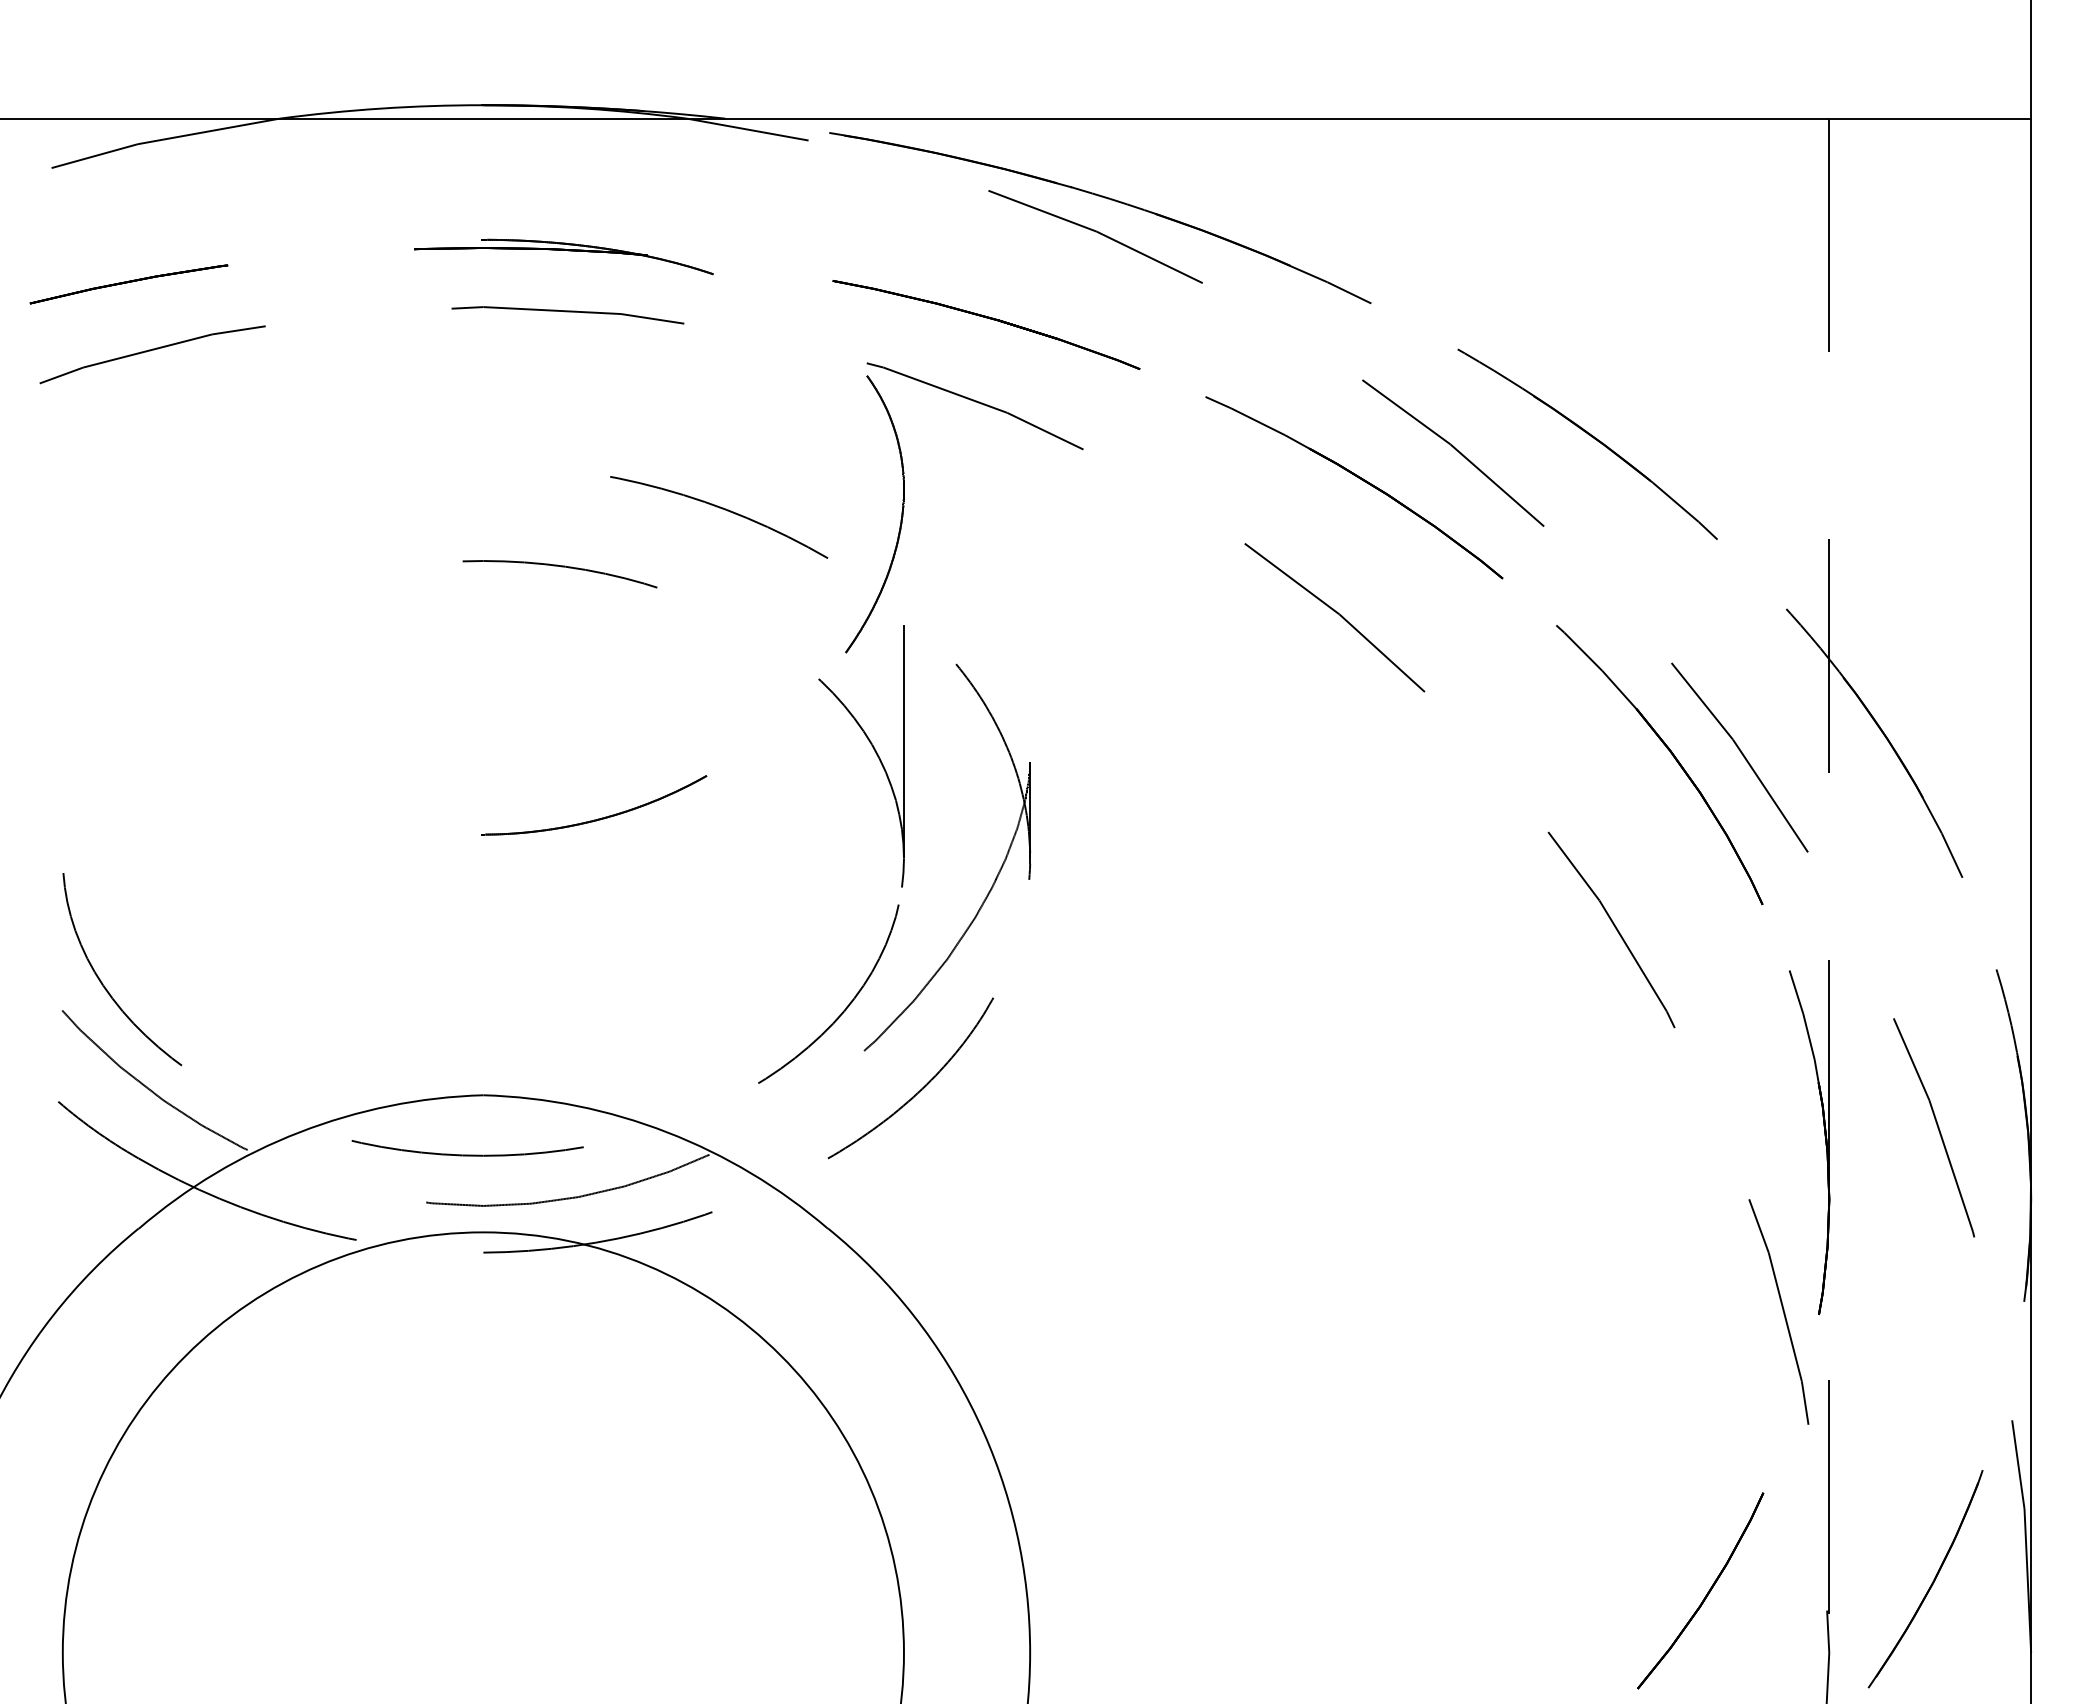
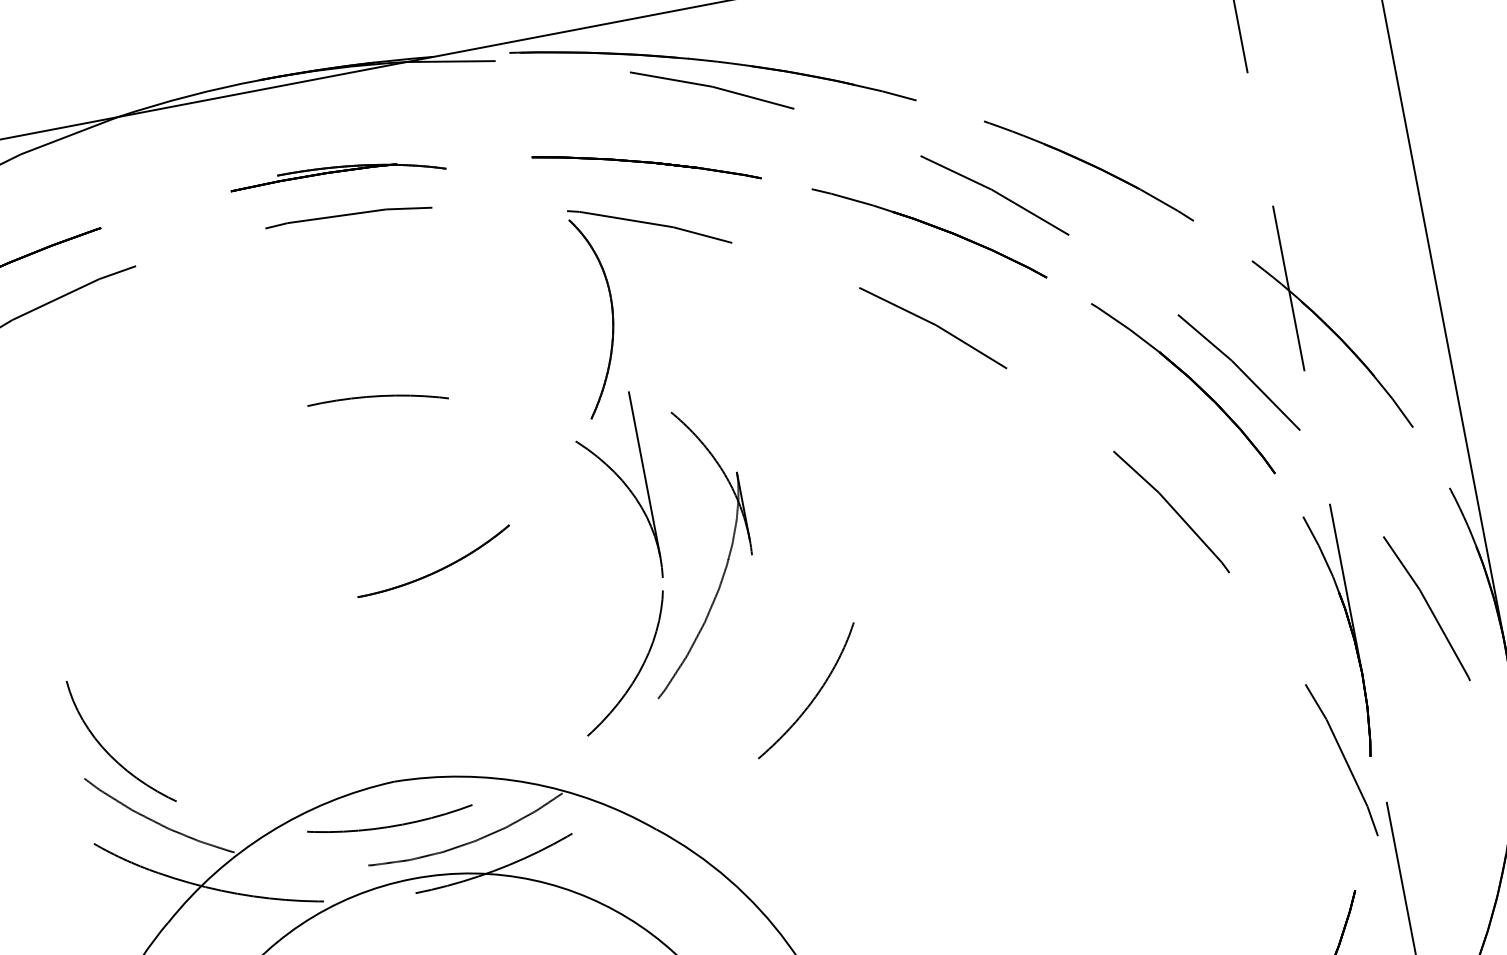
arc: (722, 509) -> (484, 334), removed
curve: (921, 1088) -> (815, 696), moved

